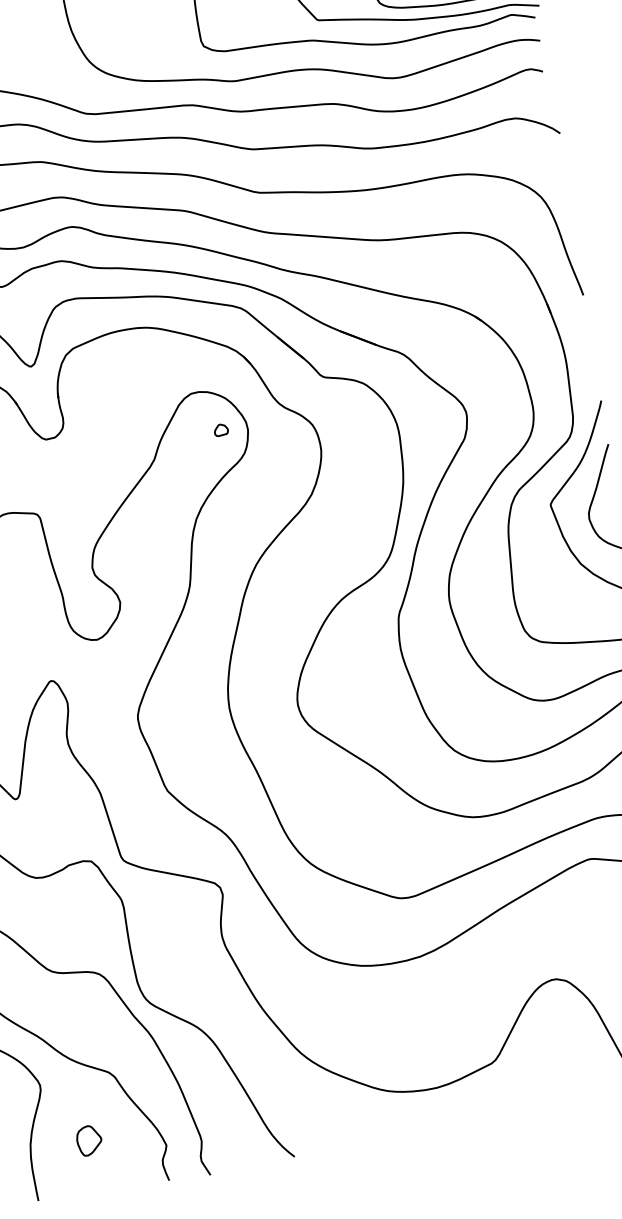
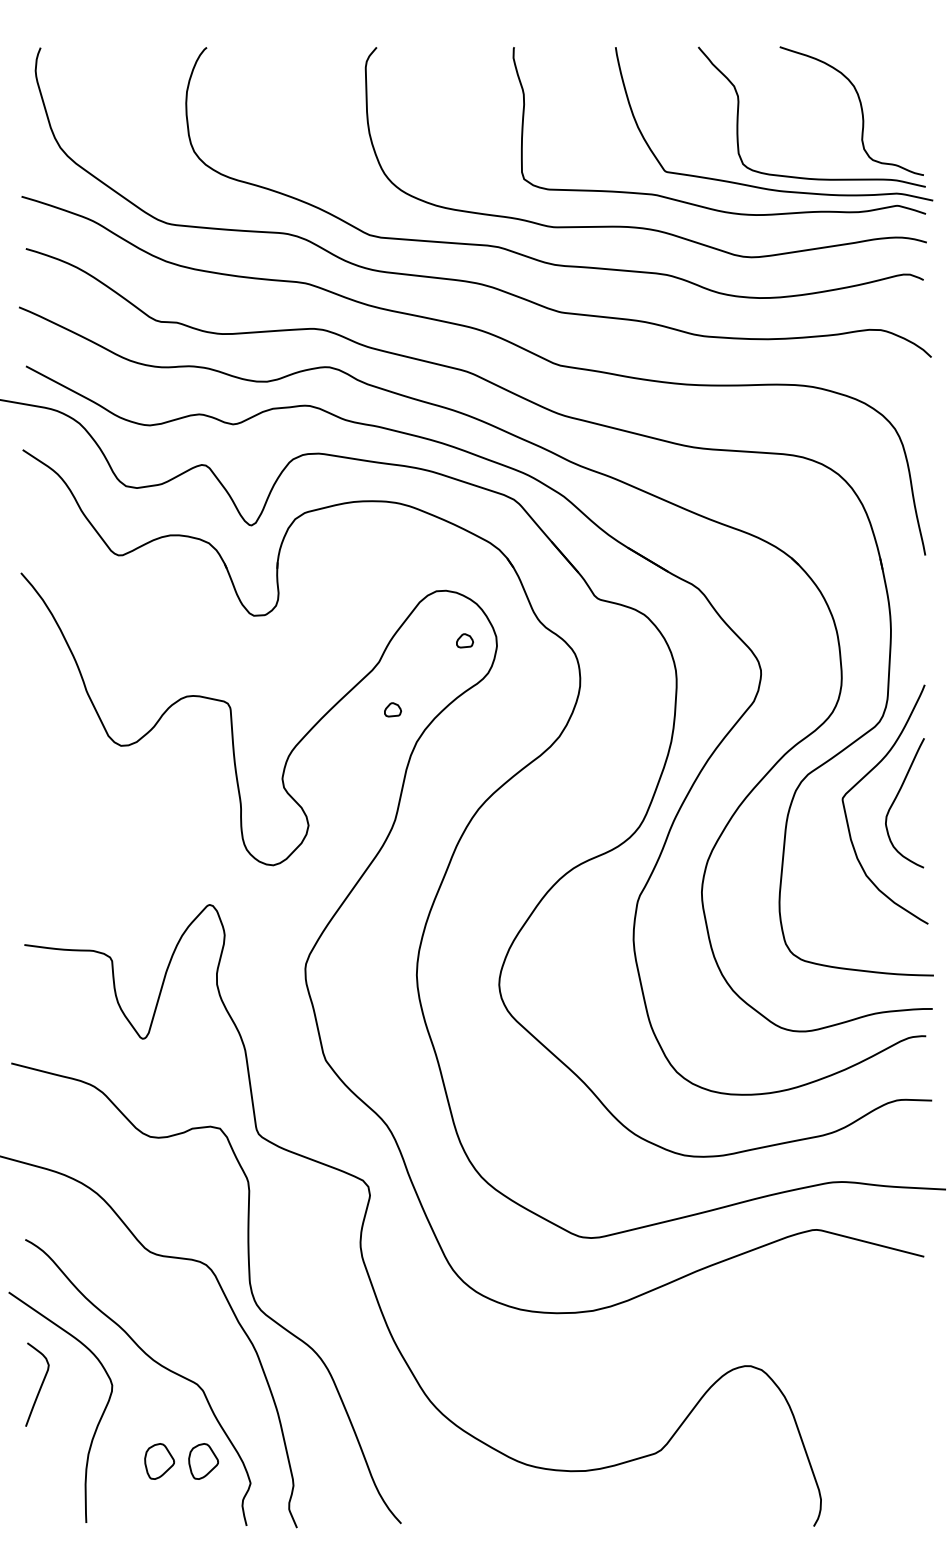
part: (172, 496) -> (393, 709), added
part: (125, 1134) -> (203, 1461), added

